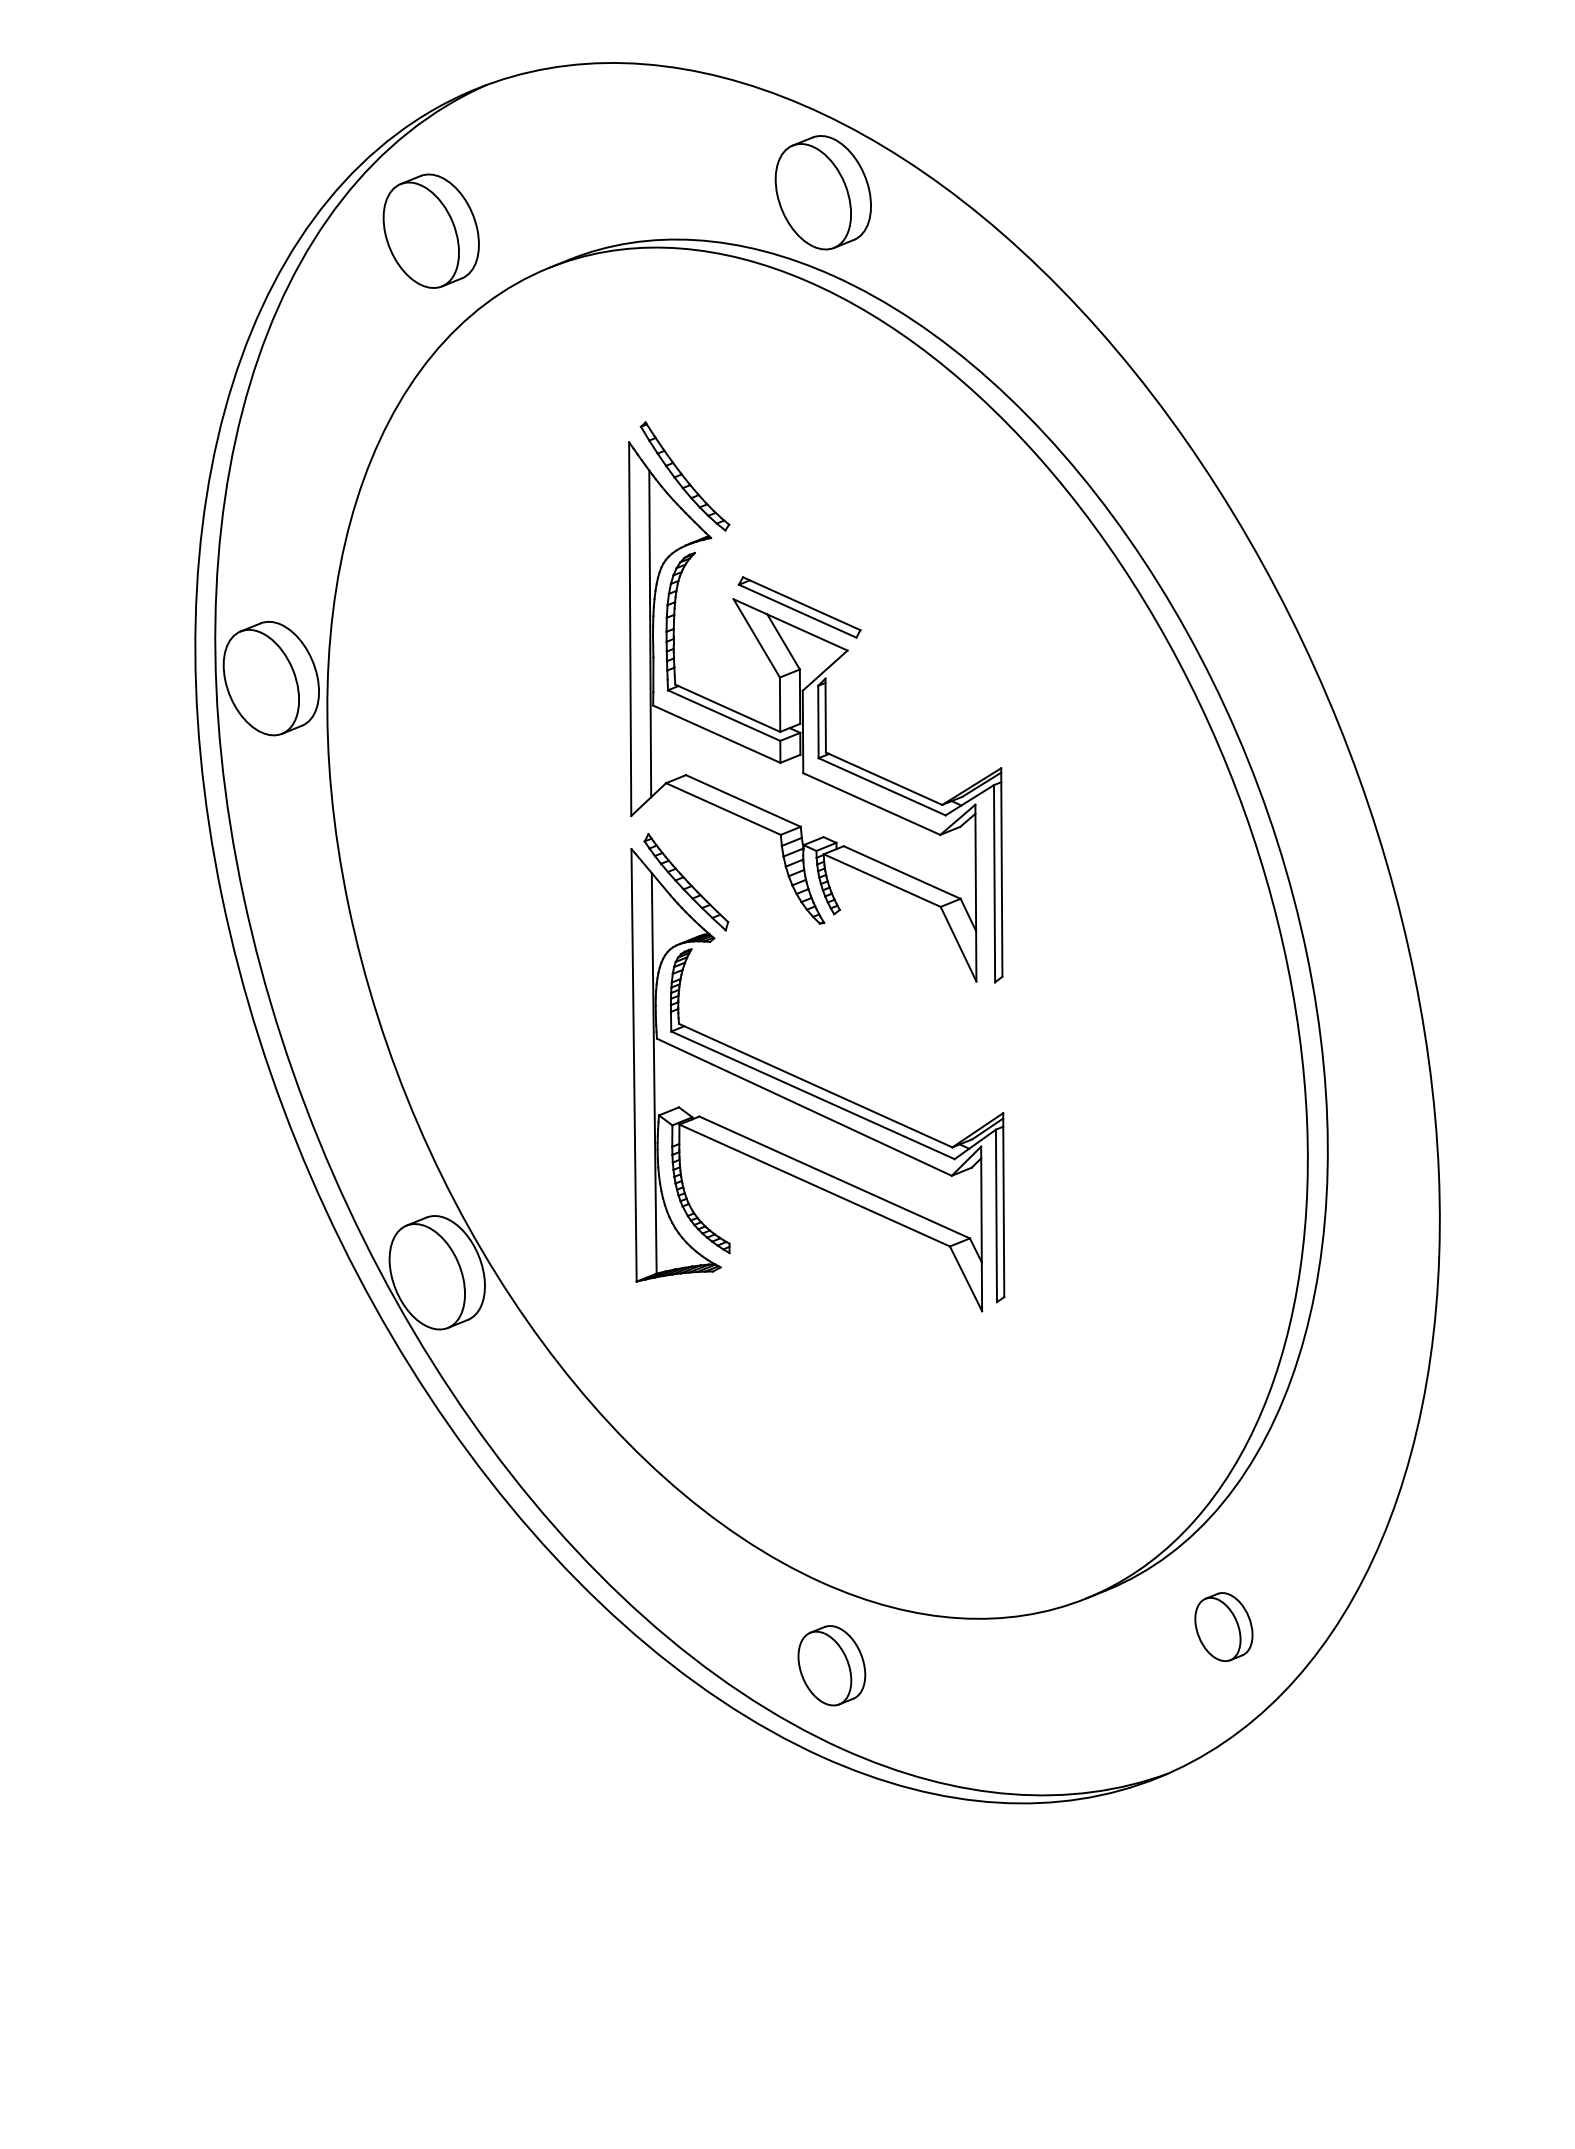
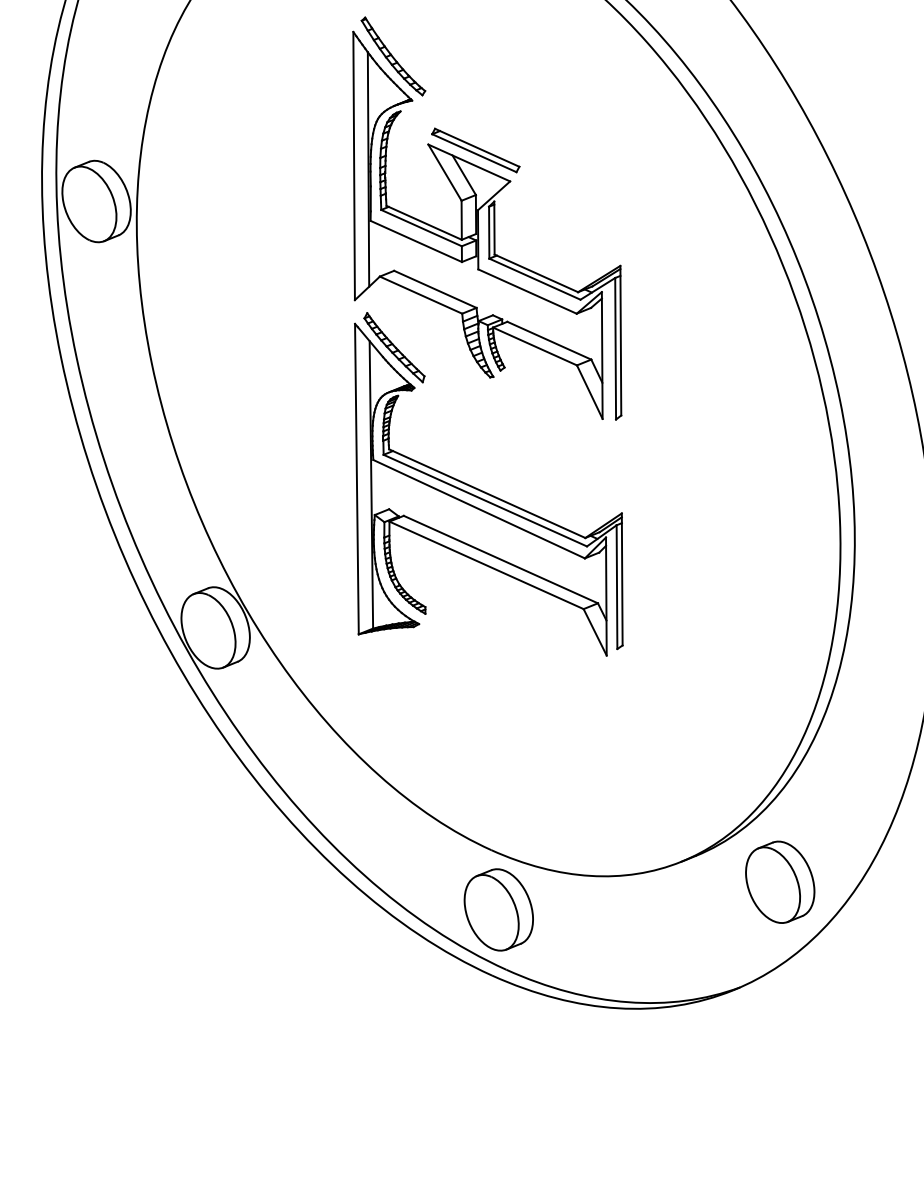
part: (1223, 1626) -> (779, 881), size x1.67
part: (831, 1665) -> (498, 909), size x1.43

